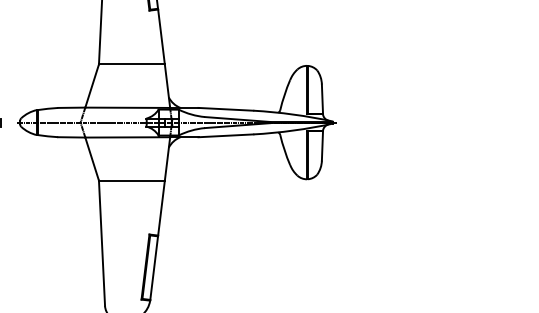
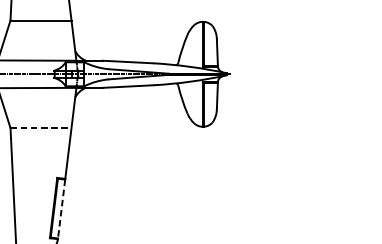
line: (131, 180) -> (40, 127), solid -> dashed
line: (154, 268) -> (61, 209), solid -> dashed

